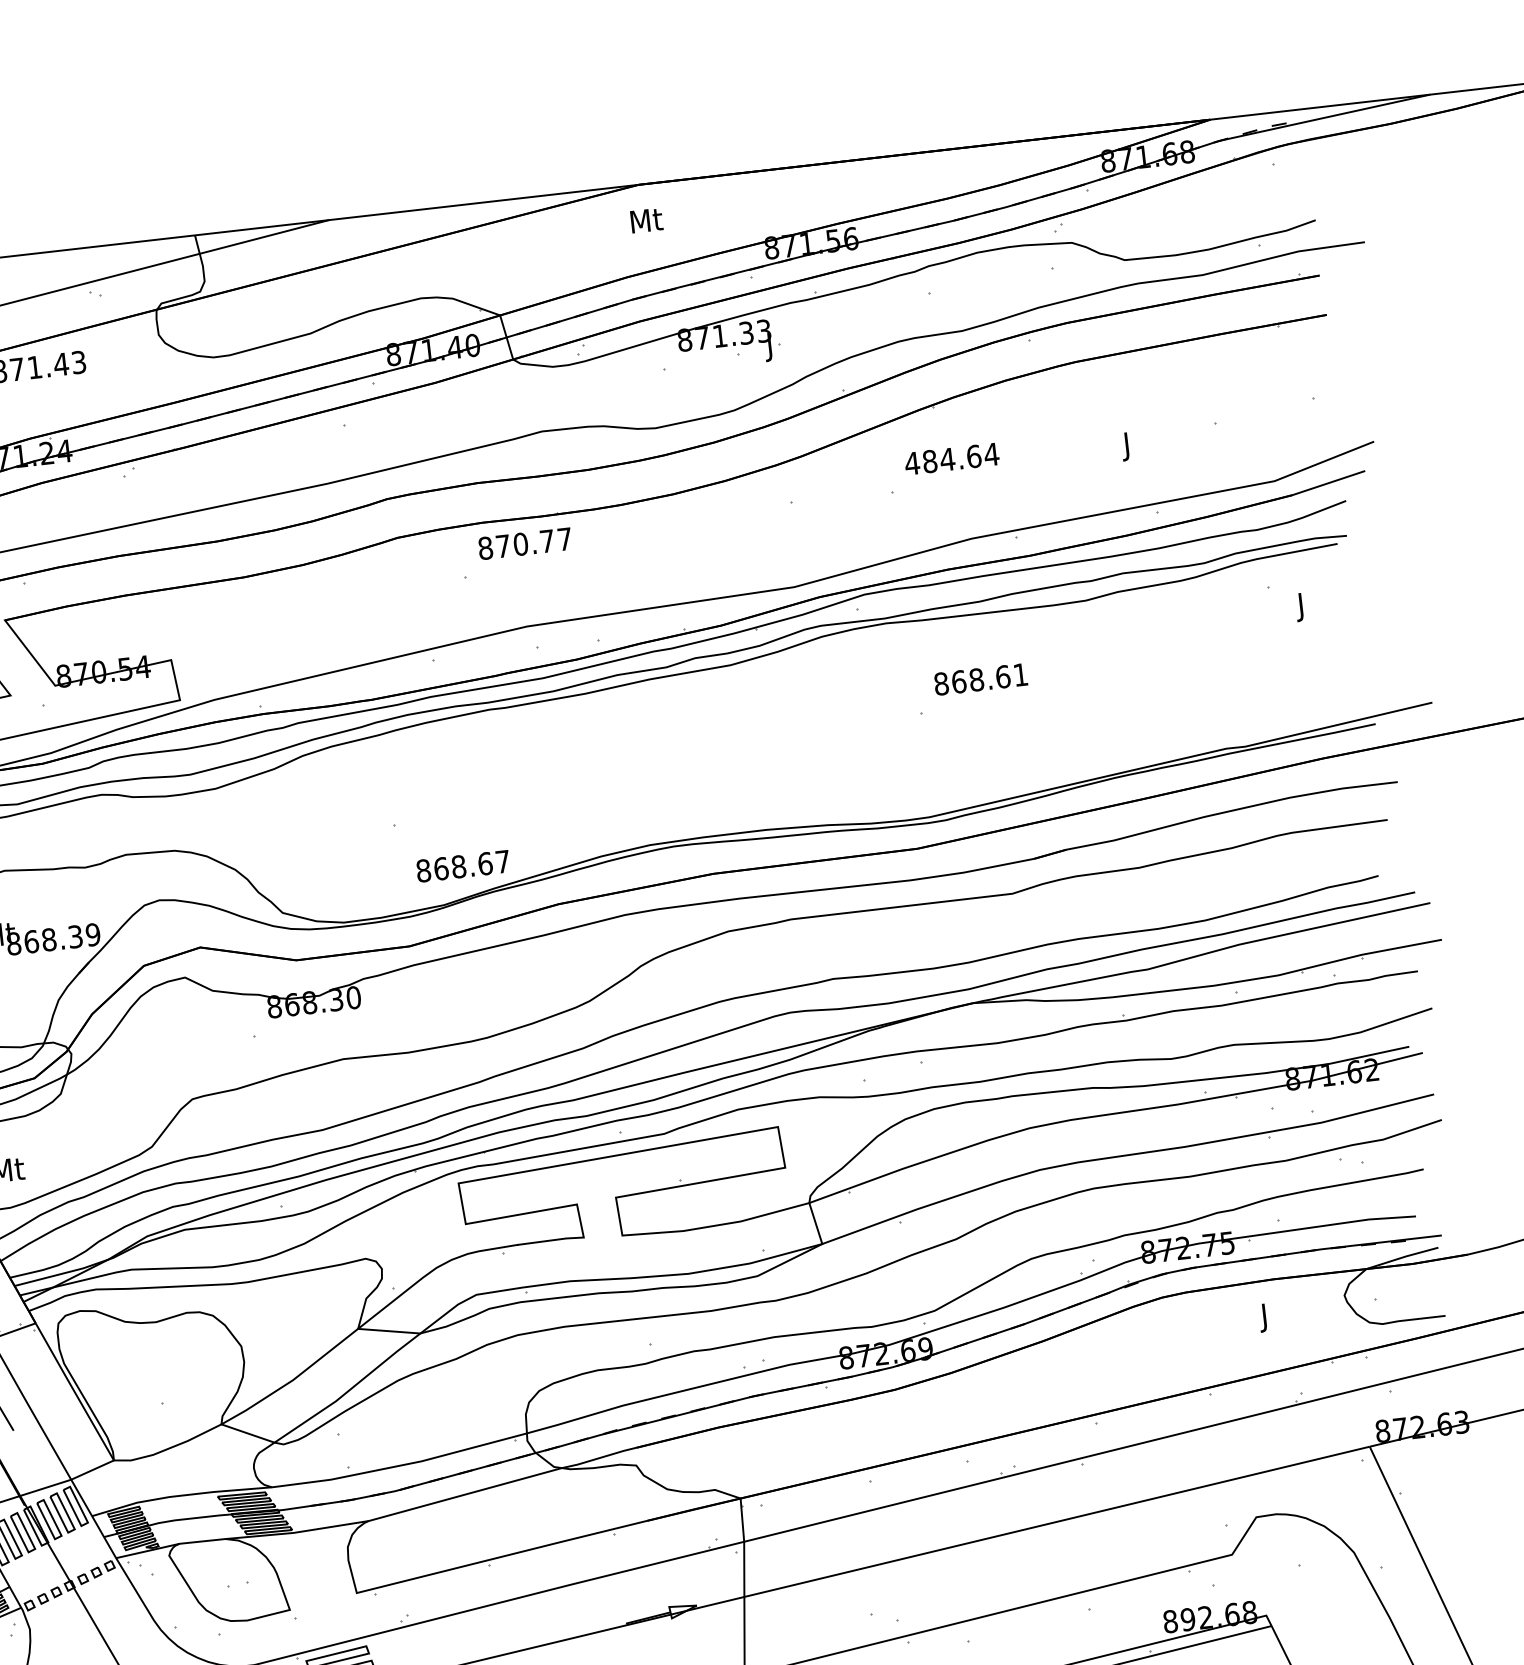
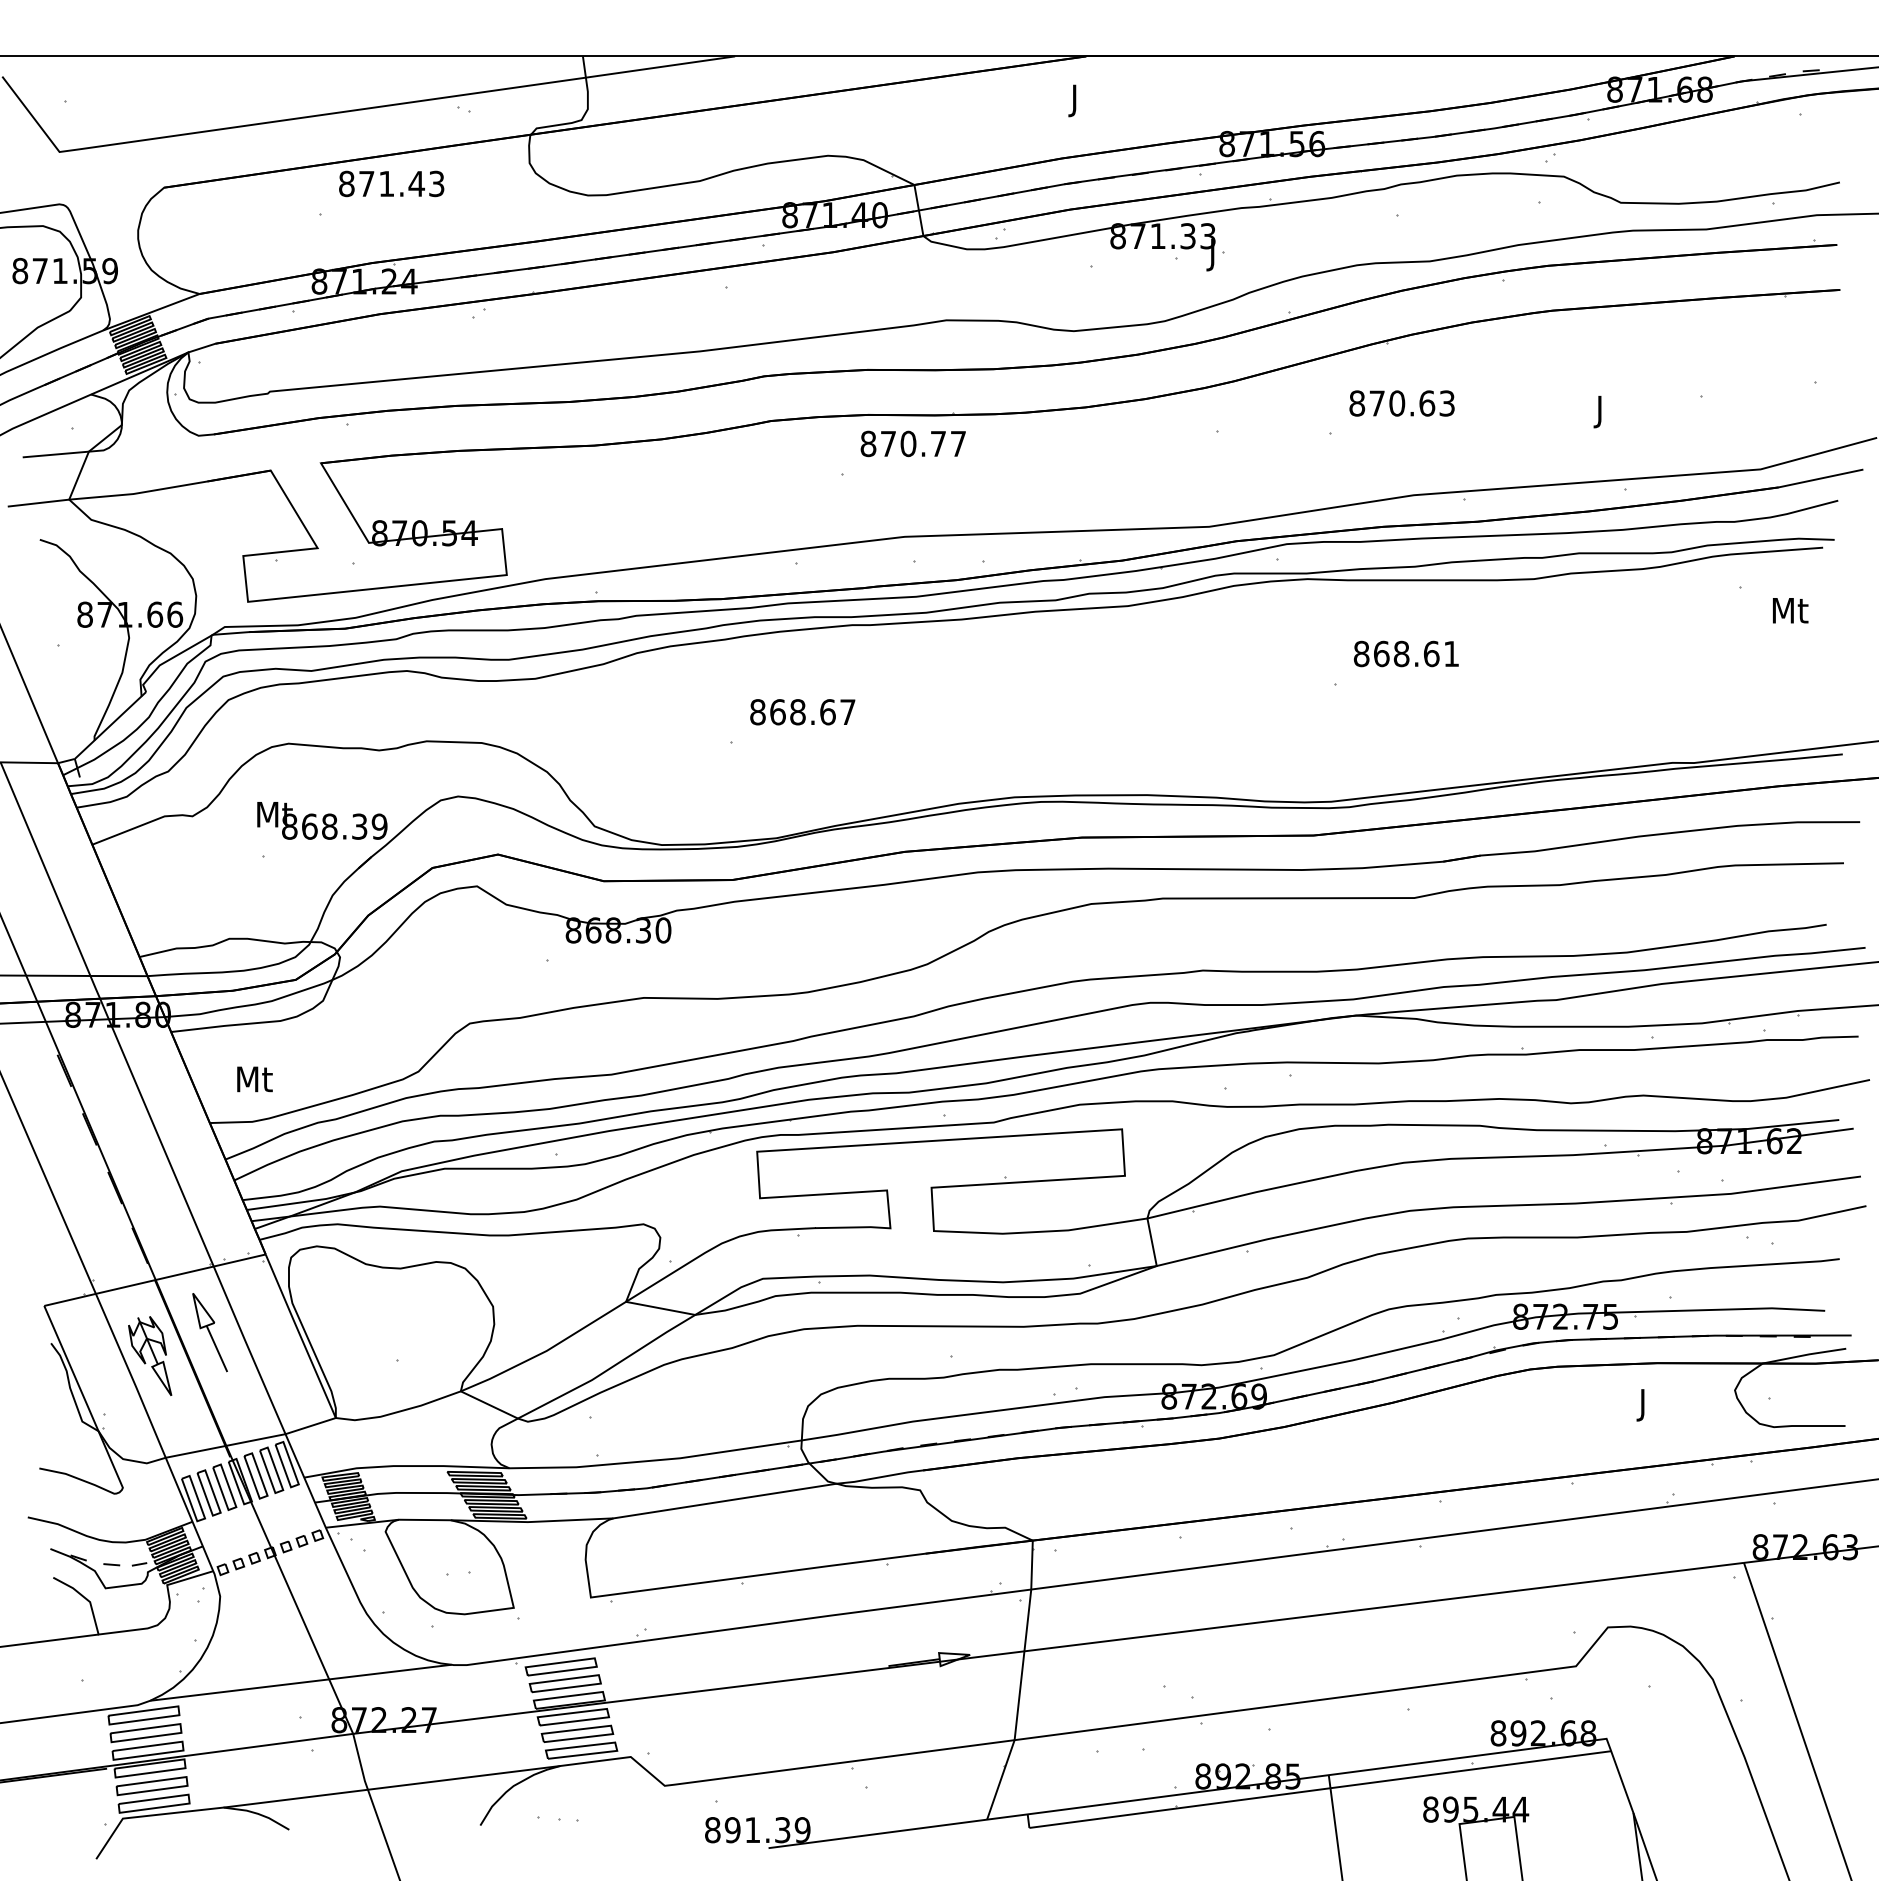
text: (645, 223) -> (1088, 100), Mt -> J
text: (951, 459) -> (1401, 403), 484.64 -> 870.63
text: (1313, 606) -> (1788, 614), J -> Mt
text: (462, 866) -> (802, 712), moved

